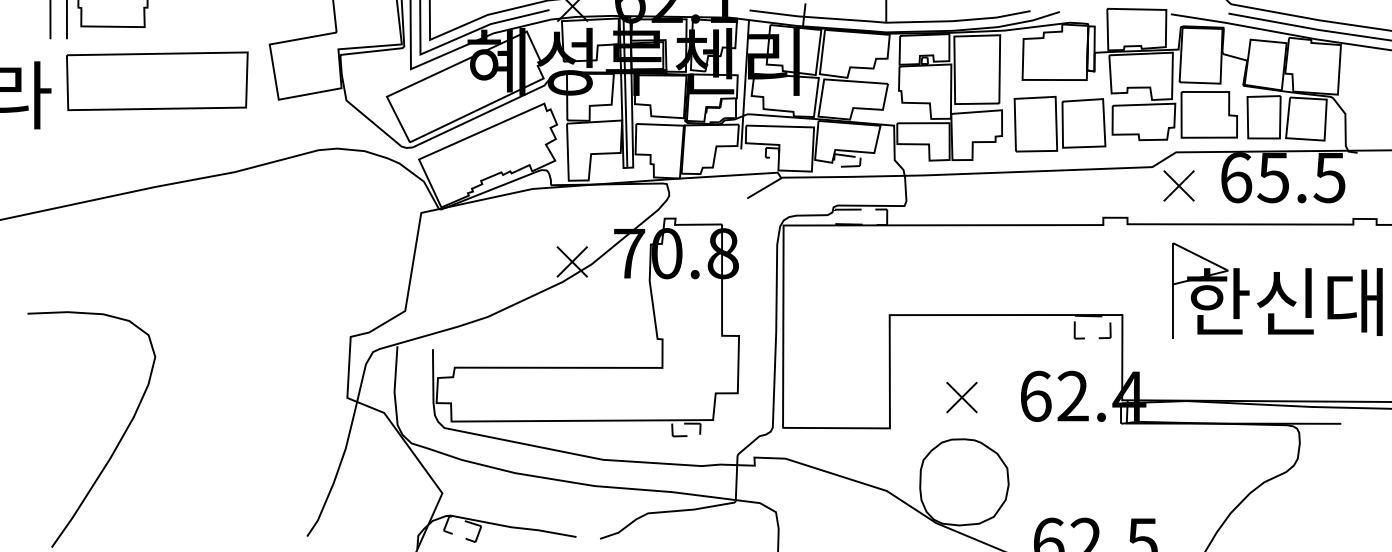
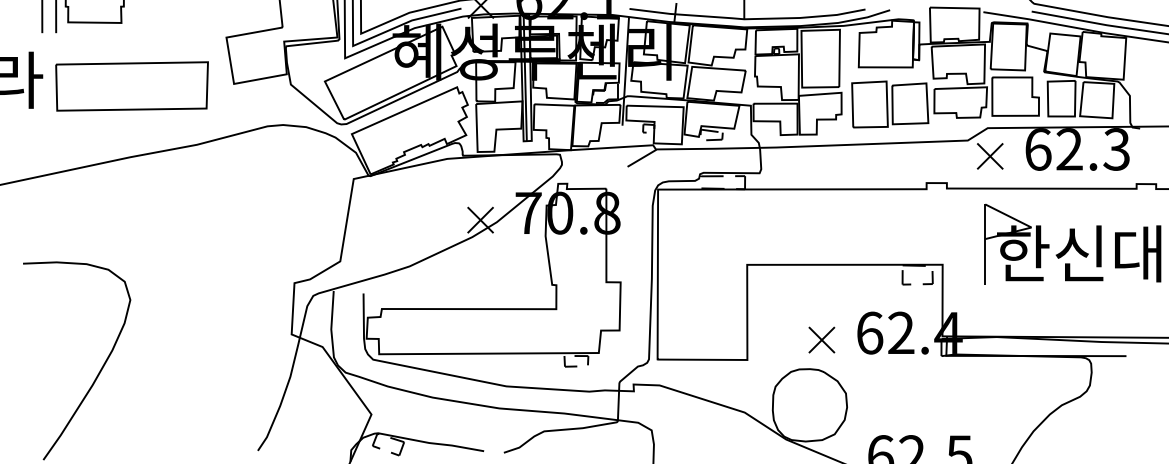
part: (156, 81) -> (131, 86), moved
text: (1300, 177) -> (1092, 149), 65.5 -> 62.3
part: (961, 396) -> (821, 339), moved

